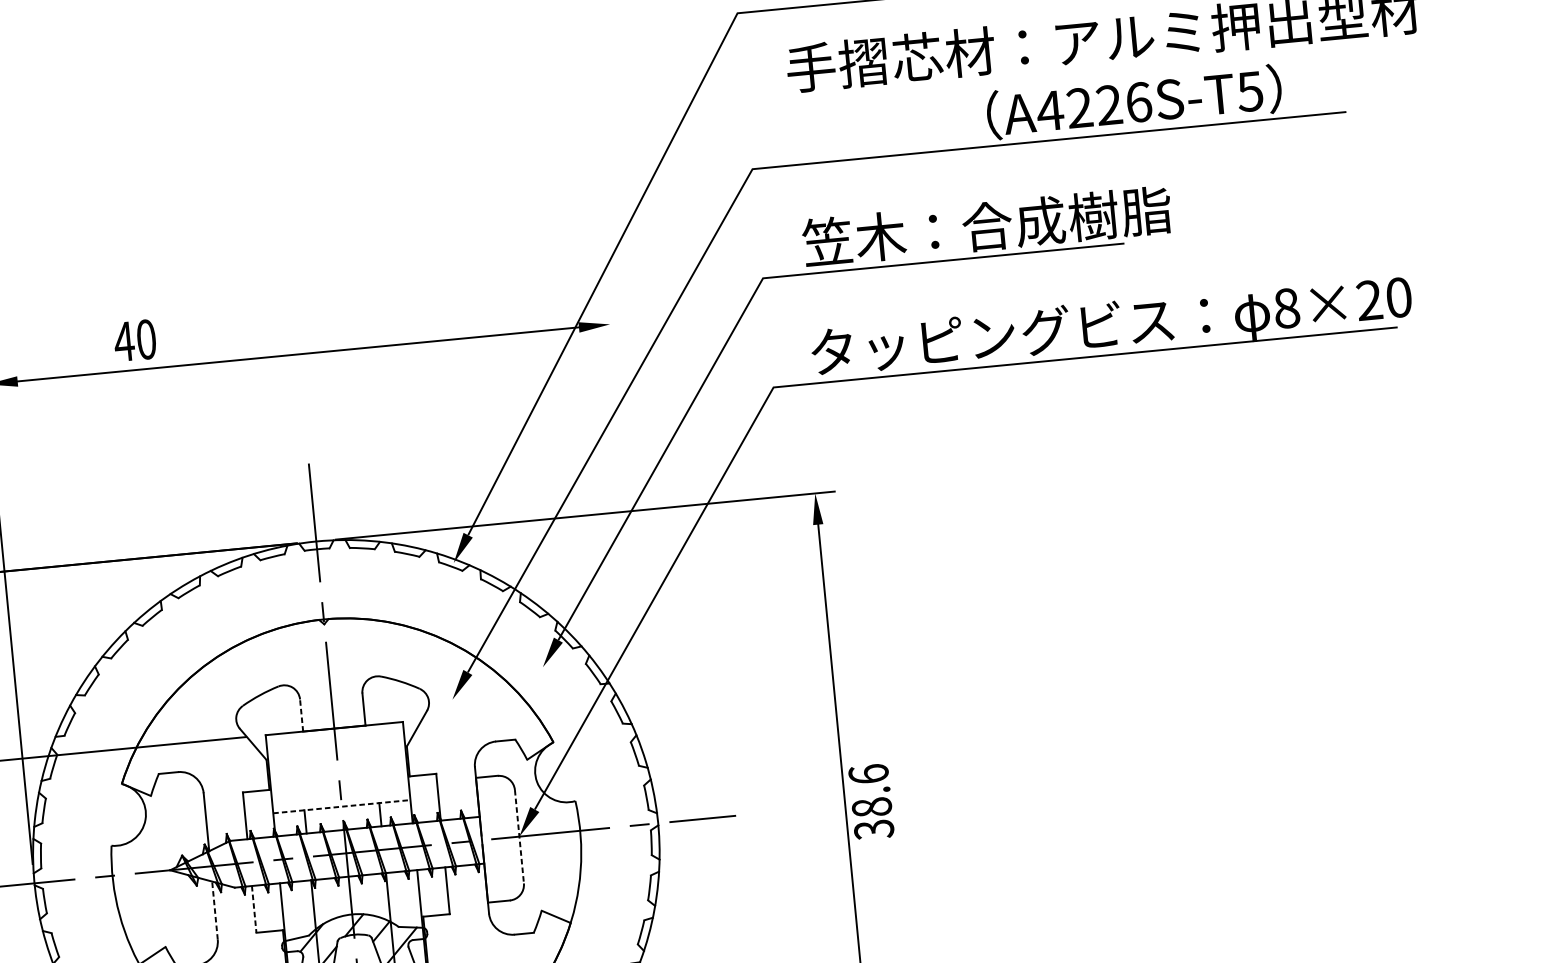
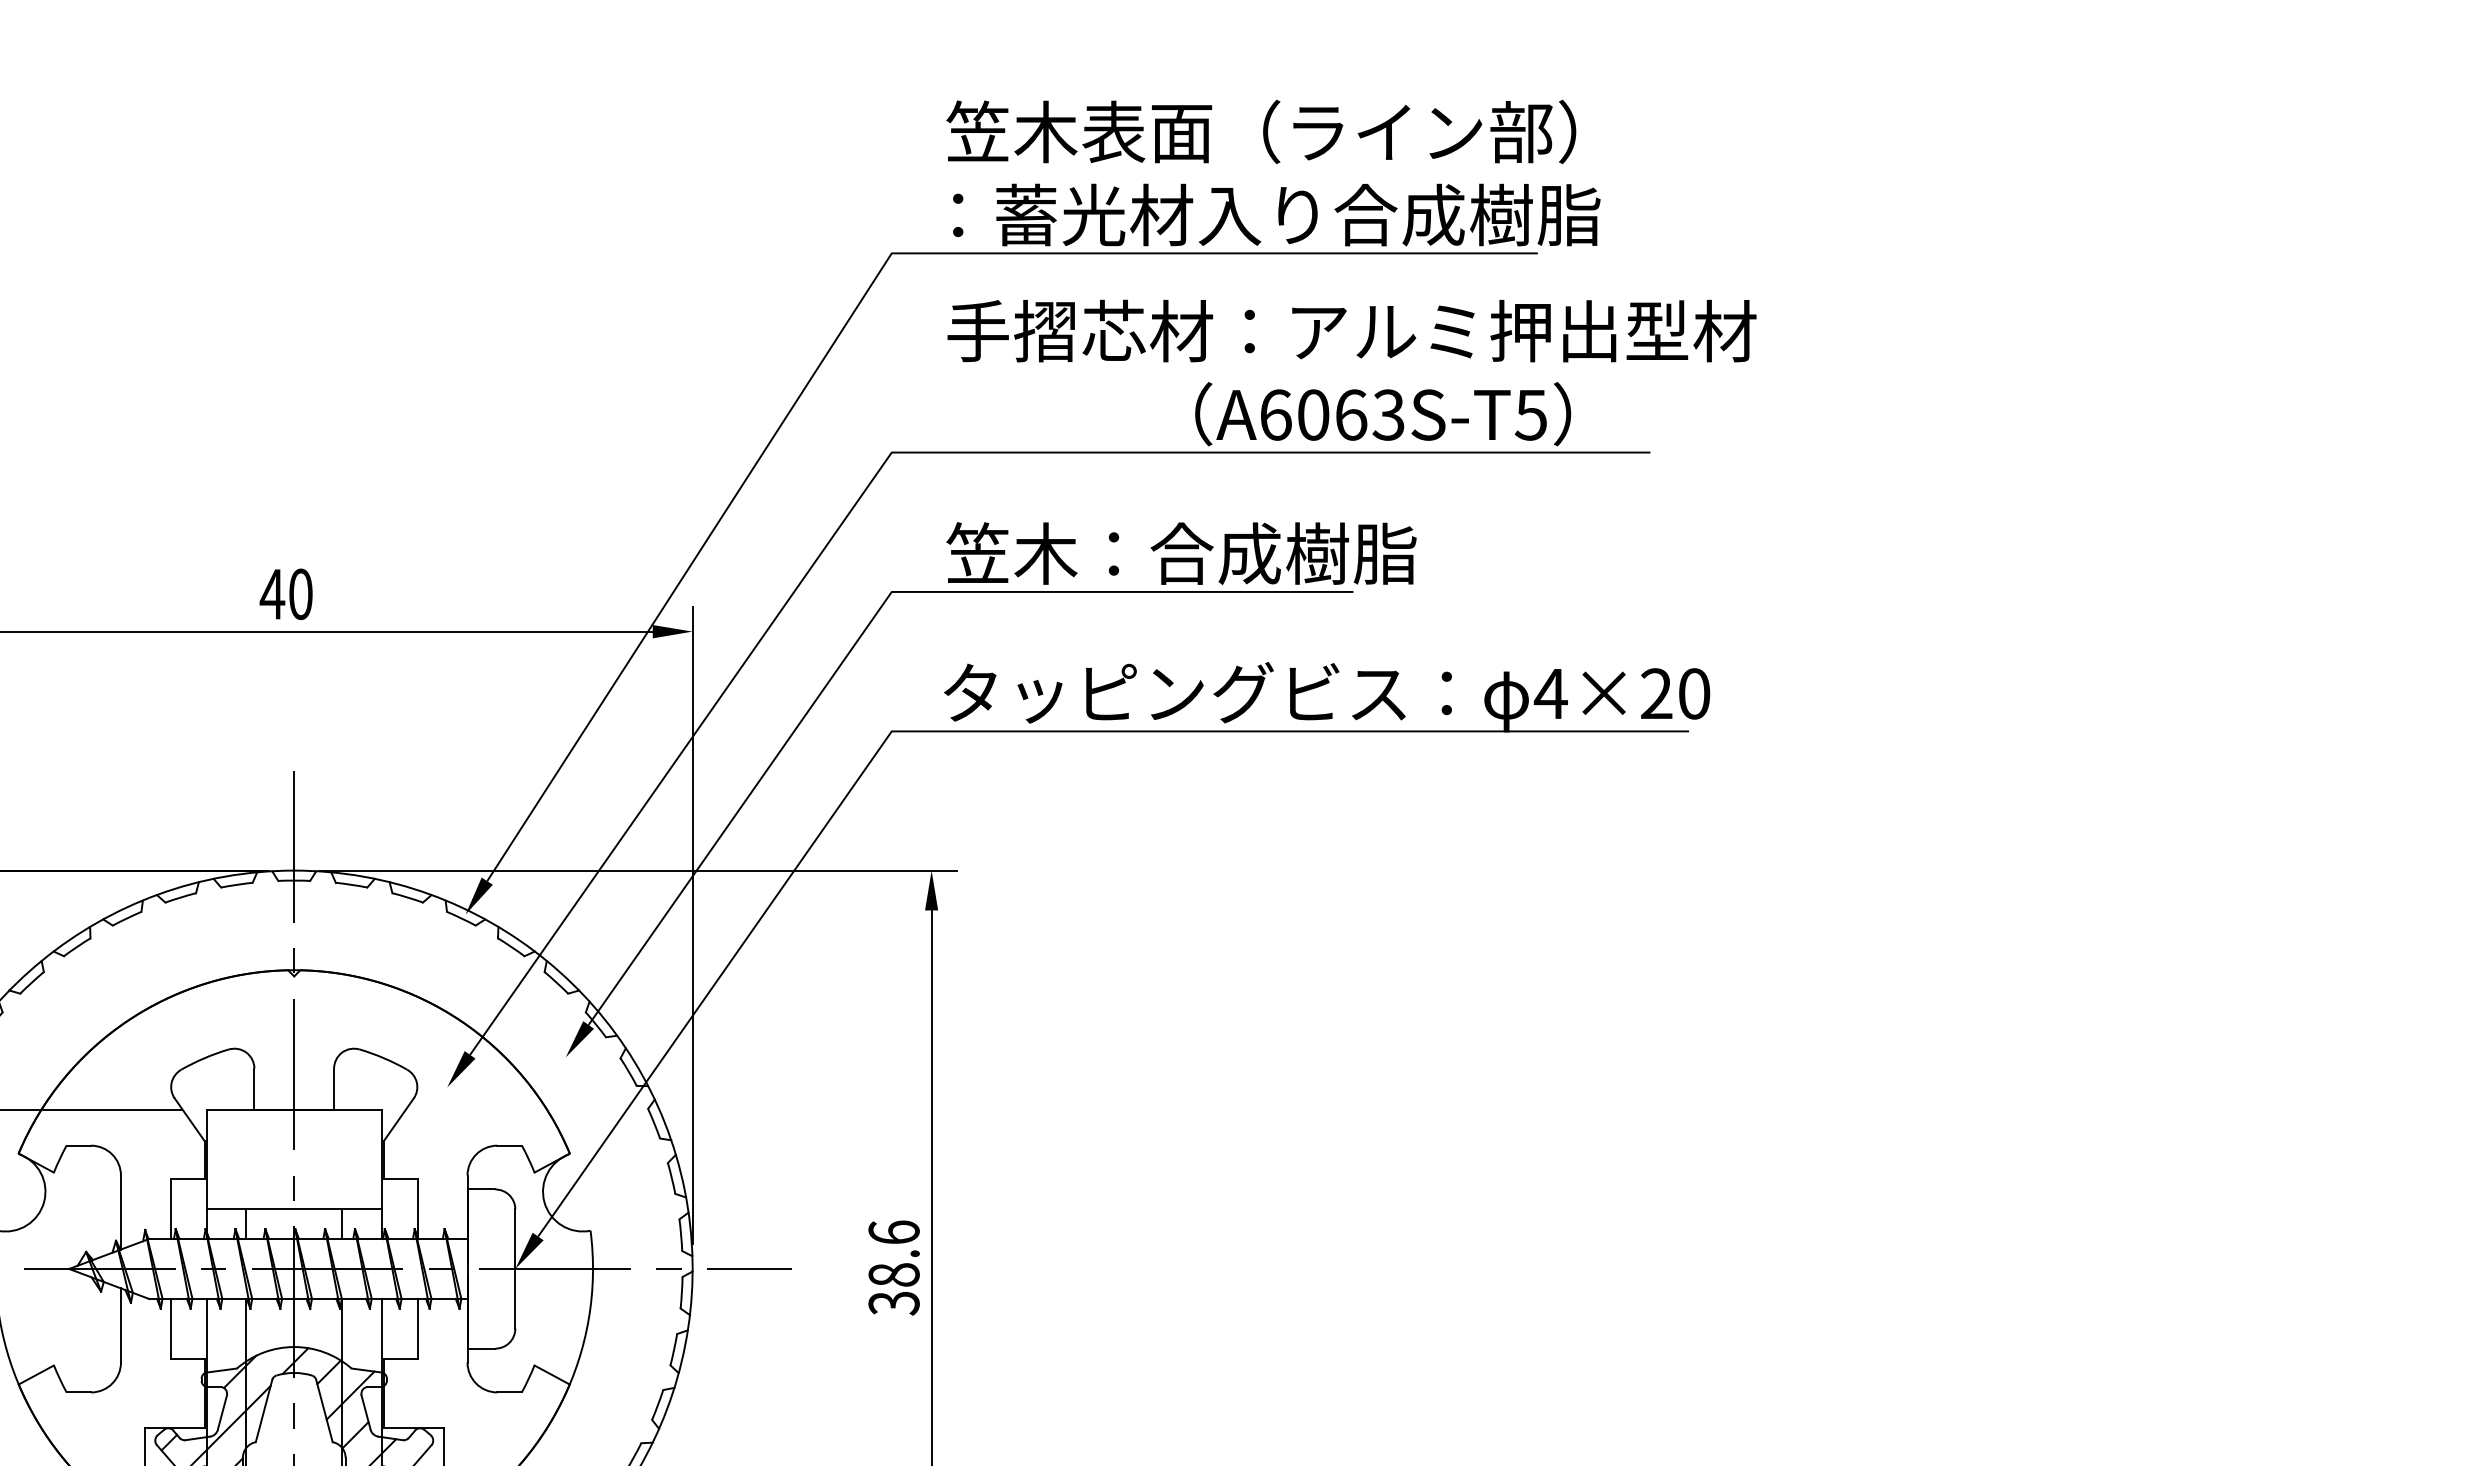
text: (1093, 106) -> (1331, 414), A4226S-T5 -> A6063S-T5
text: (1286, 308) -> (1550, 693), 8×20 -> 4×20
text: (134, 340) -> (285, 593), moved
line: (632, 554) -> (692, 925), added
line: (301, 715) -> (254, 1089), dashed -> solid
text: (870, 801) -> (893, 1267), moved
line: (342, 806) -> (294, 1209), dashed -> solid
line: (519, 837) -> (515, 1269), dashed -> solid
line: (253, 909) -> (170, 1328), dashed -> solid
line: (214, 910) -> (120, 1325), dashed -> solid

